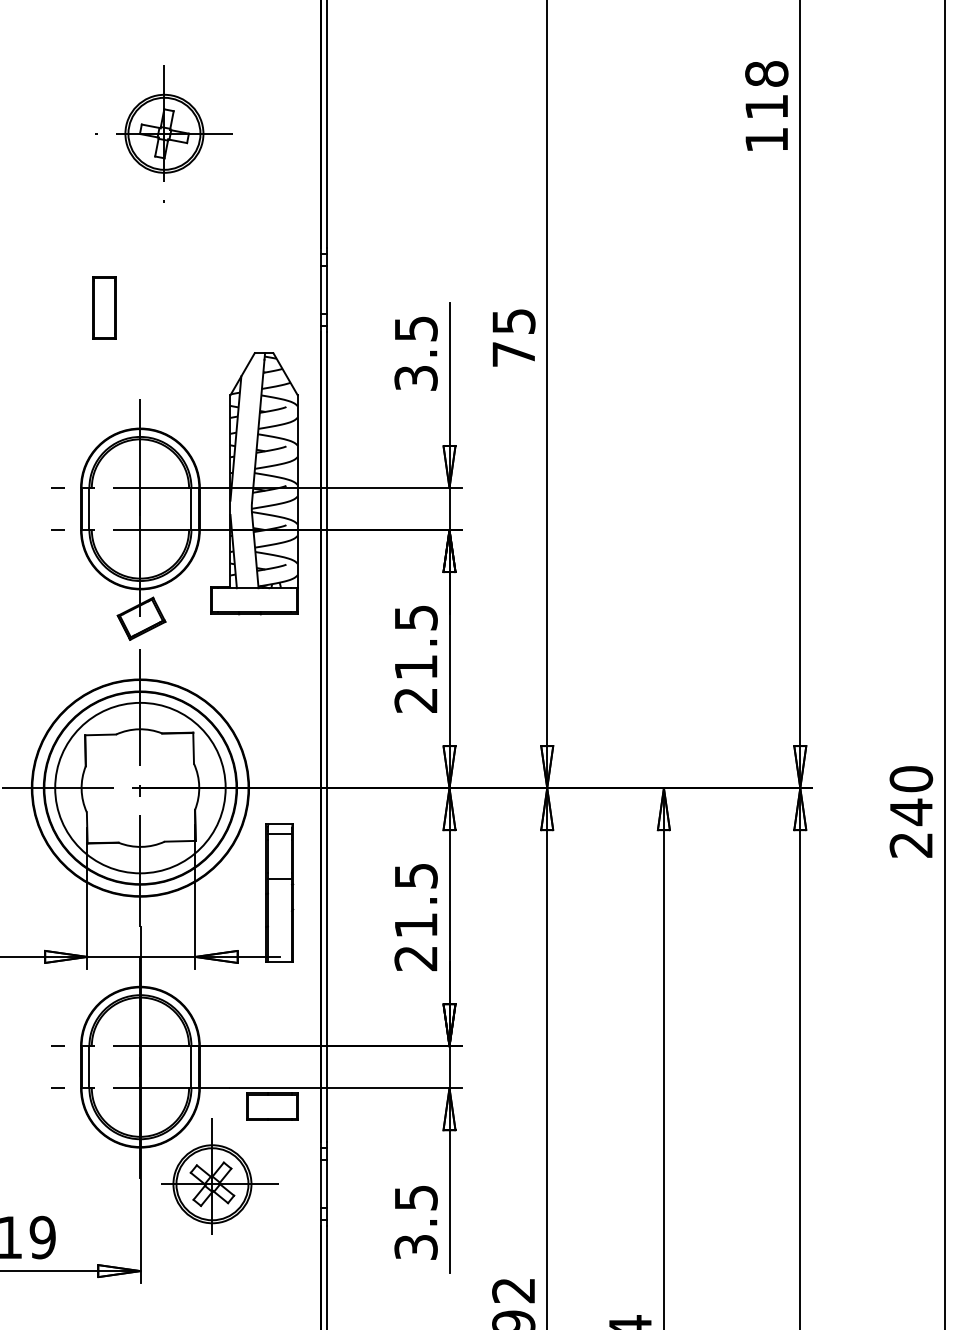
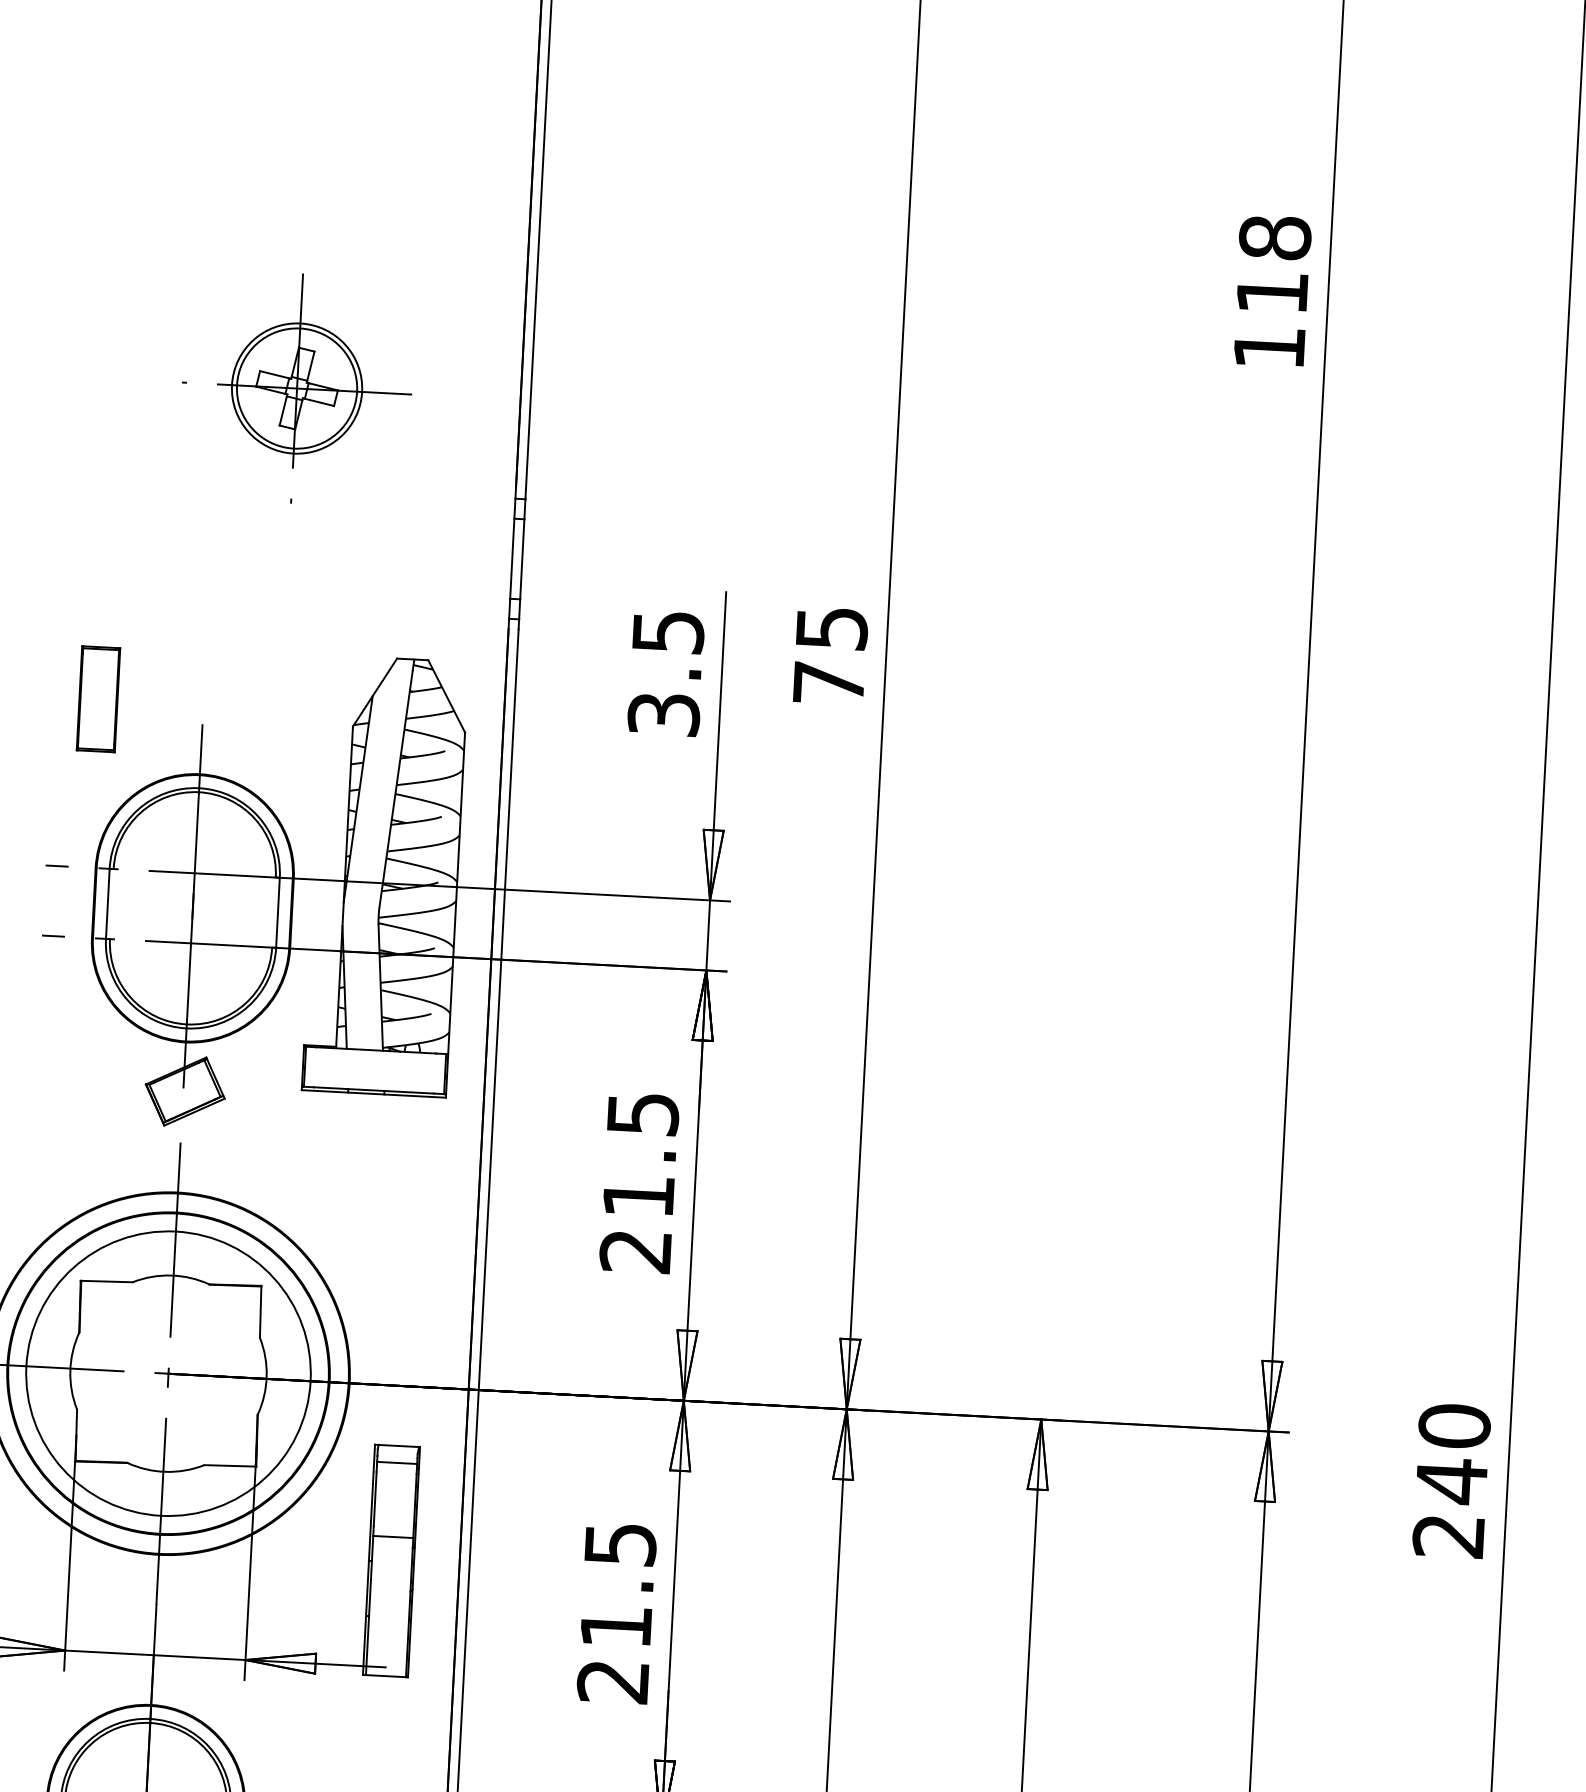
part: (163, 133) -> (295, 387), moved
part: (104, 307) -> (98, 698), moved

